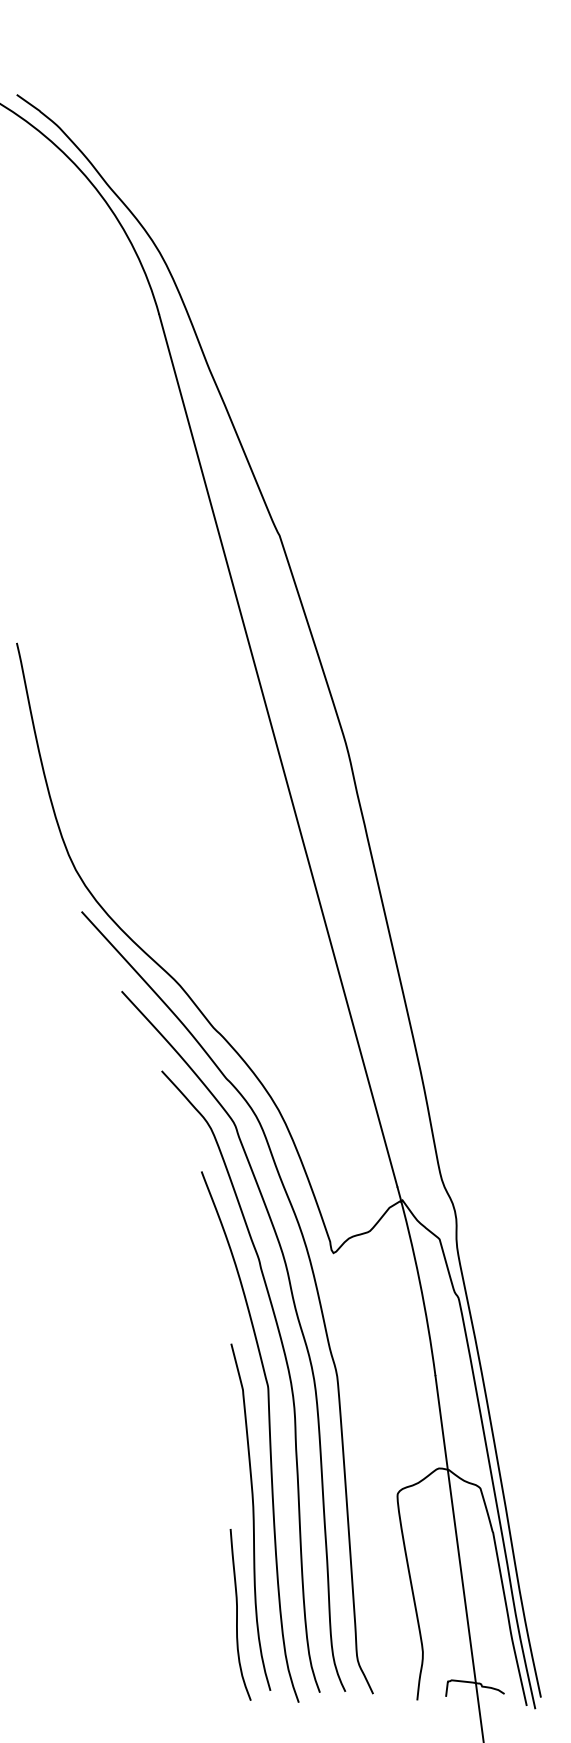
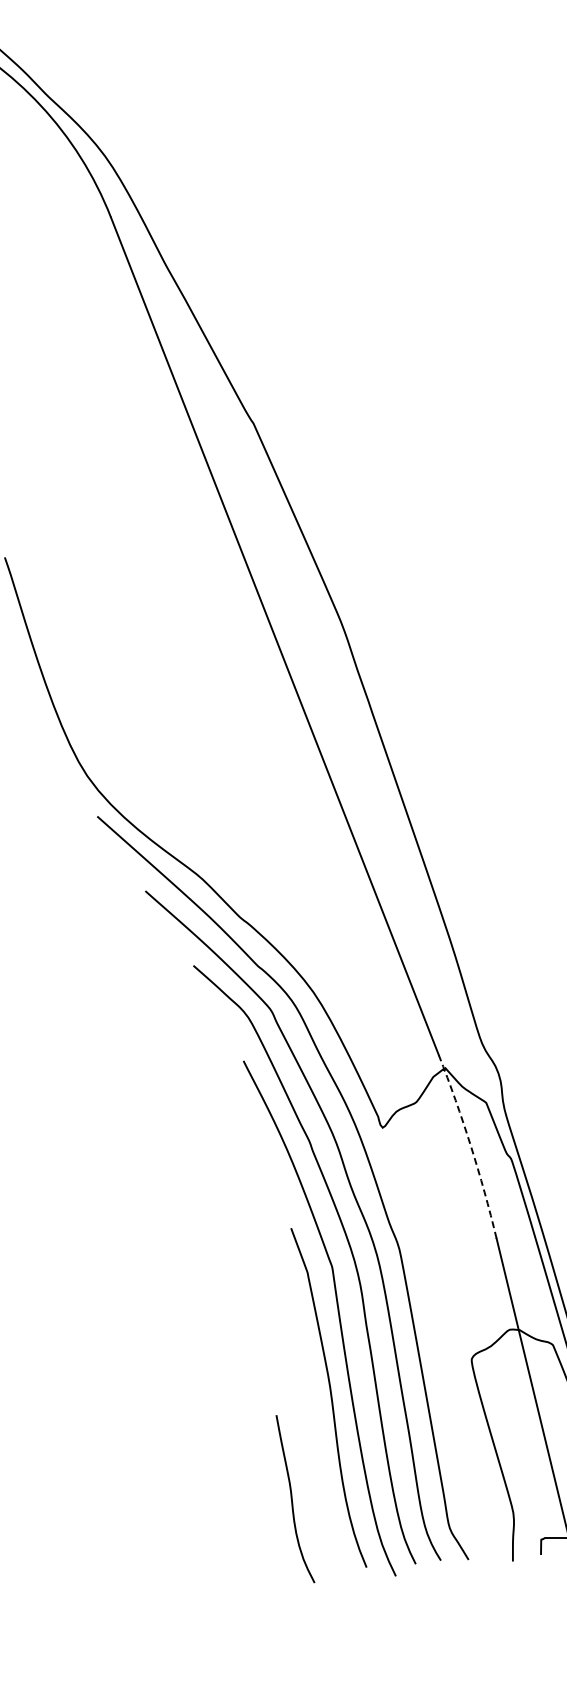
arc: (419, 1280) -> (470, 1145), solid -> dashed
curve: (237, 1614) -> (292, 1499), moved

